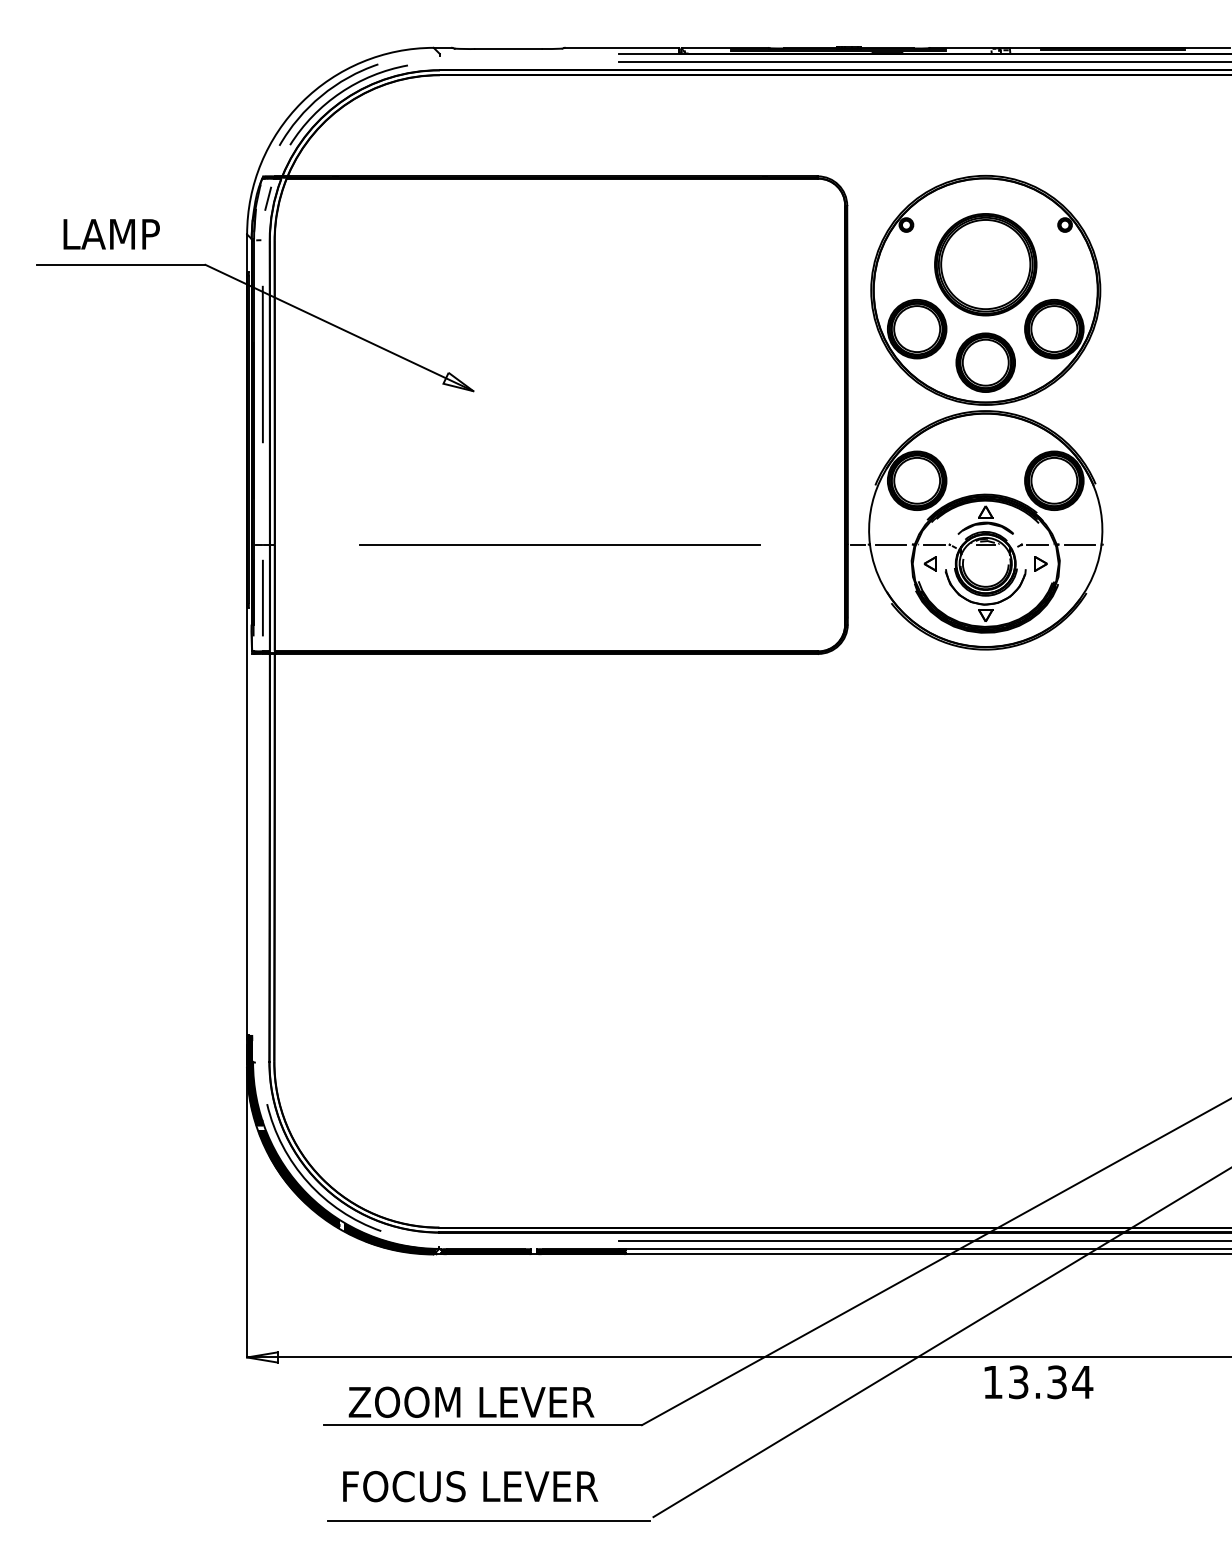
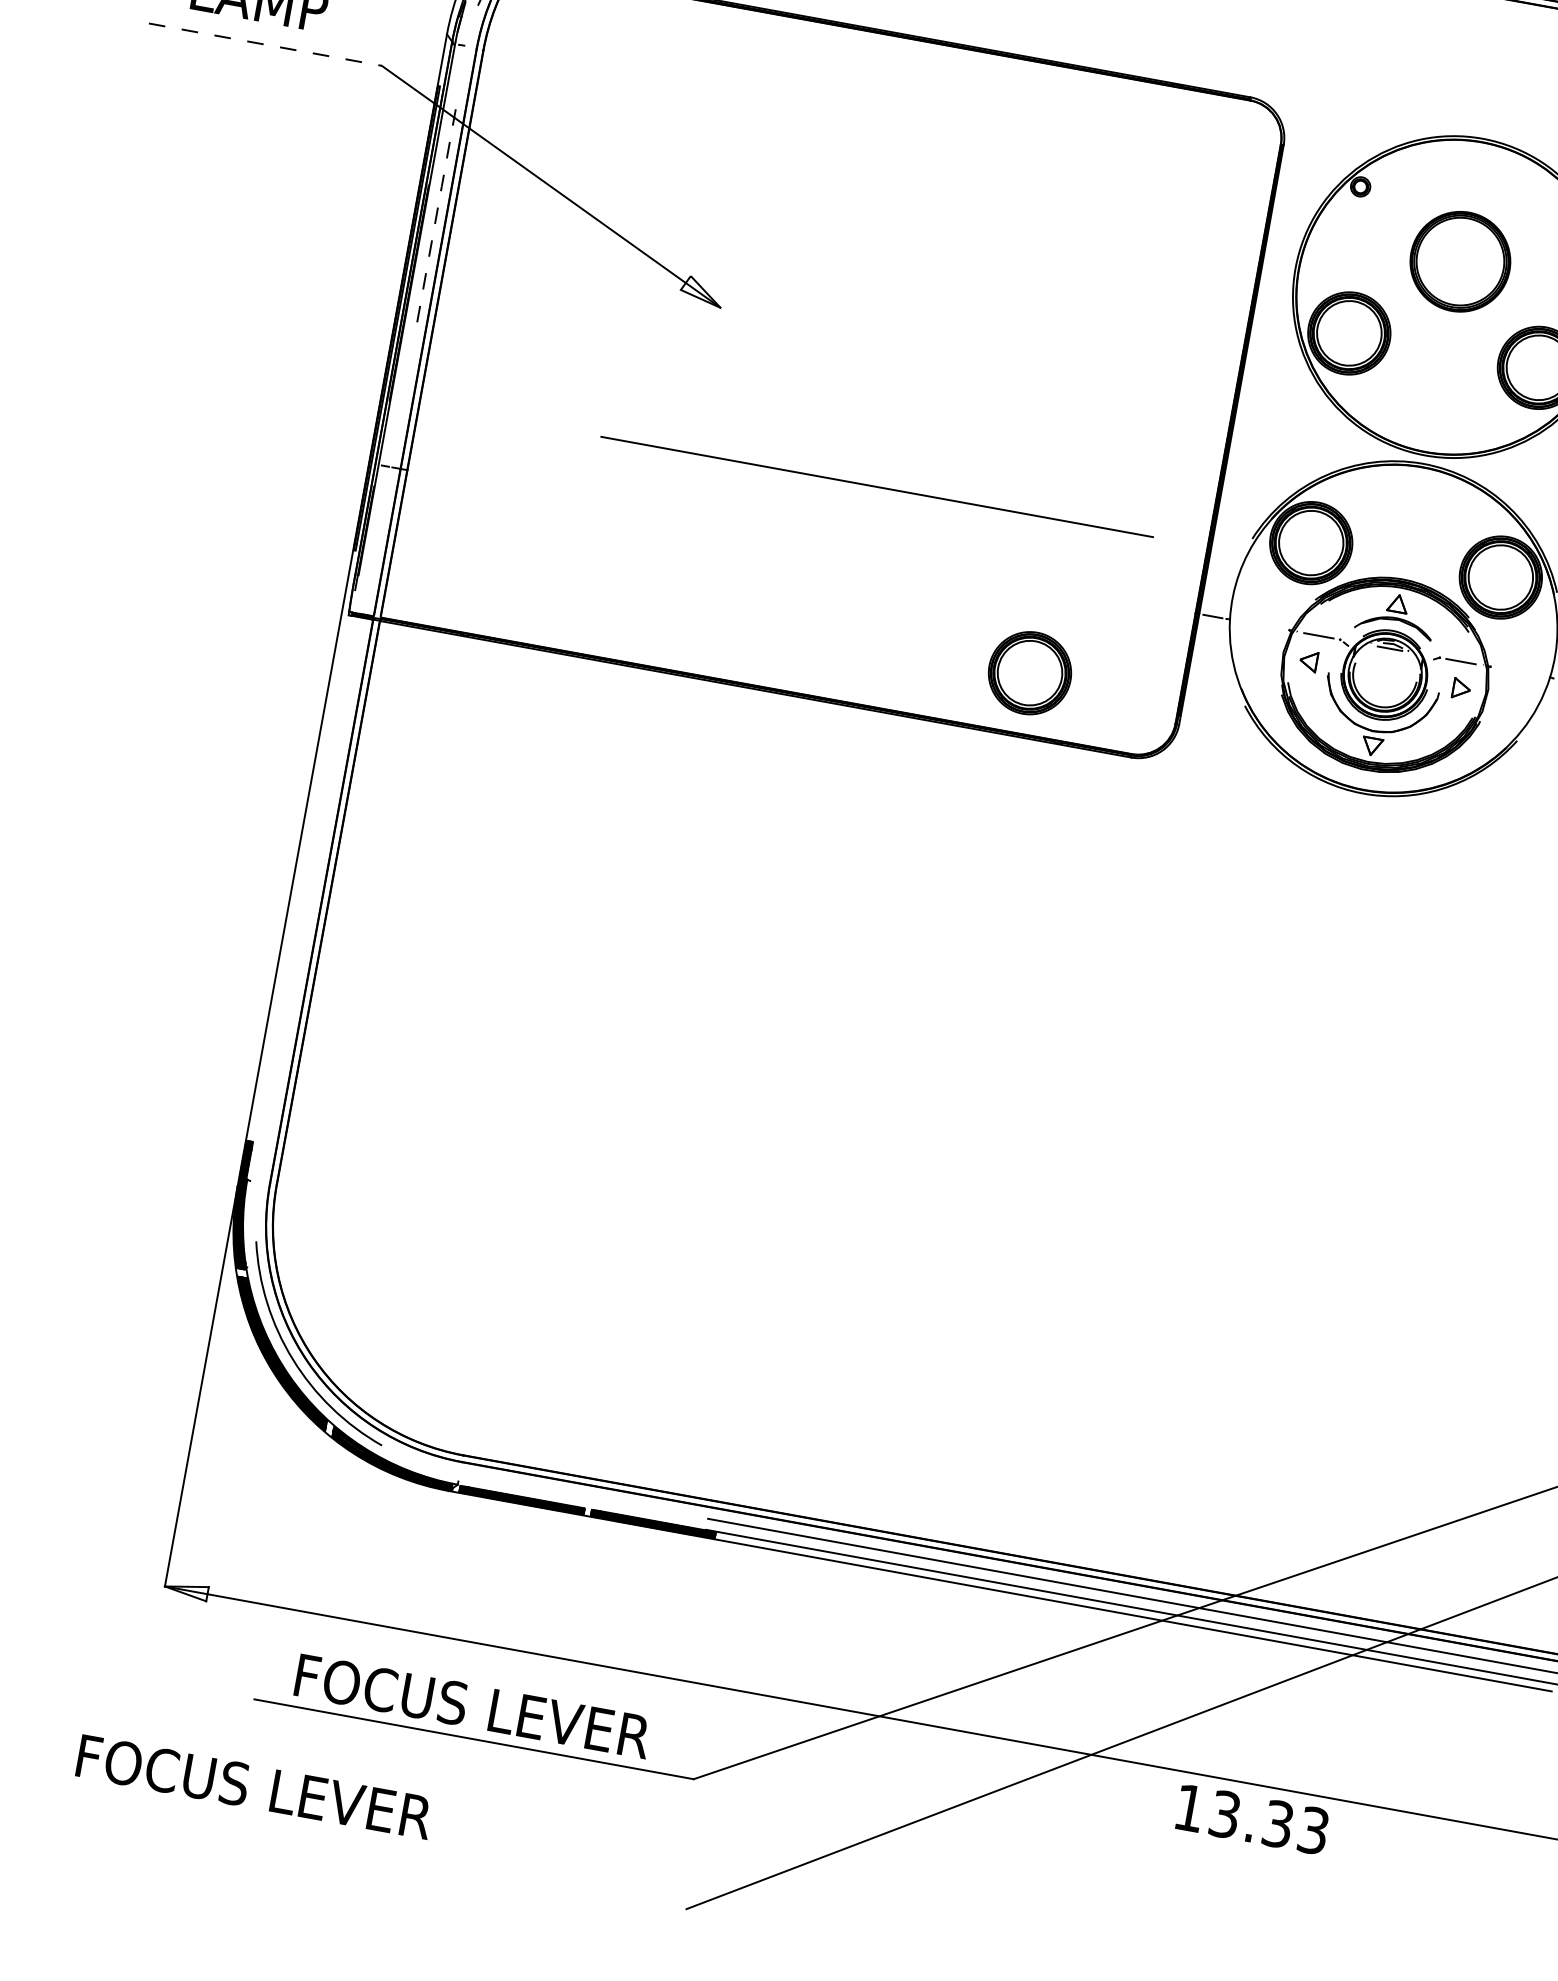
line: (121, 264) -> (265, 44), solid -> dashed
part: (985, 264) -> (1460, 261), size x0.7
part: (985, 362) -> (1029, 672), moved
line: (262, 364) -> (435, 217), solid -> dashed
line: (559, 544) -> (876, 486), moved
line: (891, 544) -> (1259, 624), removed
line: (1080, 544) -> (1521, 672), removed
line: (262, 597) -> (377, 539), removed
text: (1082, 1382) -> (1313, 1830), 13.34 -> 13.33
text: (476, 1401) -> (470, 1704), ZOOM LEVER -> FOCUS LEVER
text: (470, 1486) -> (254, 1786), moved
line: (488, 1520) -> (457, 1872), removed

